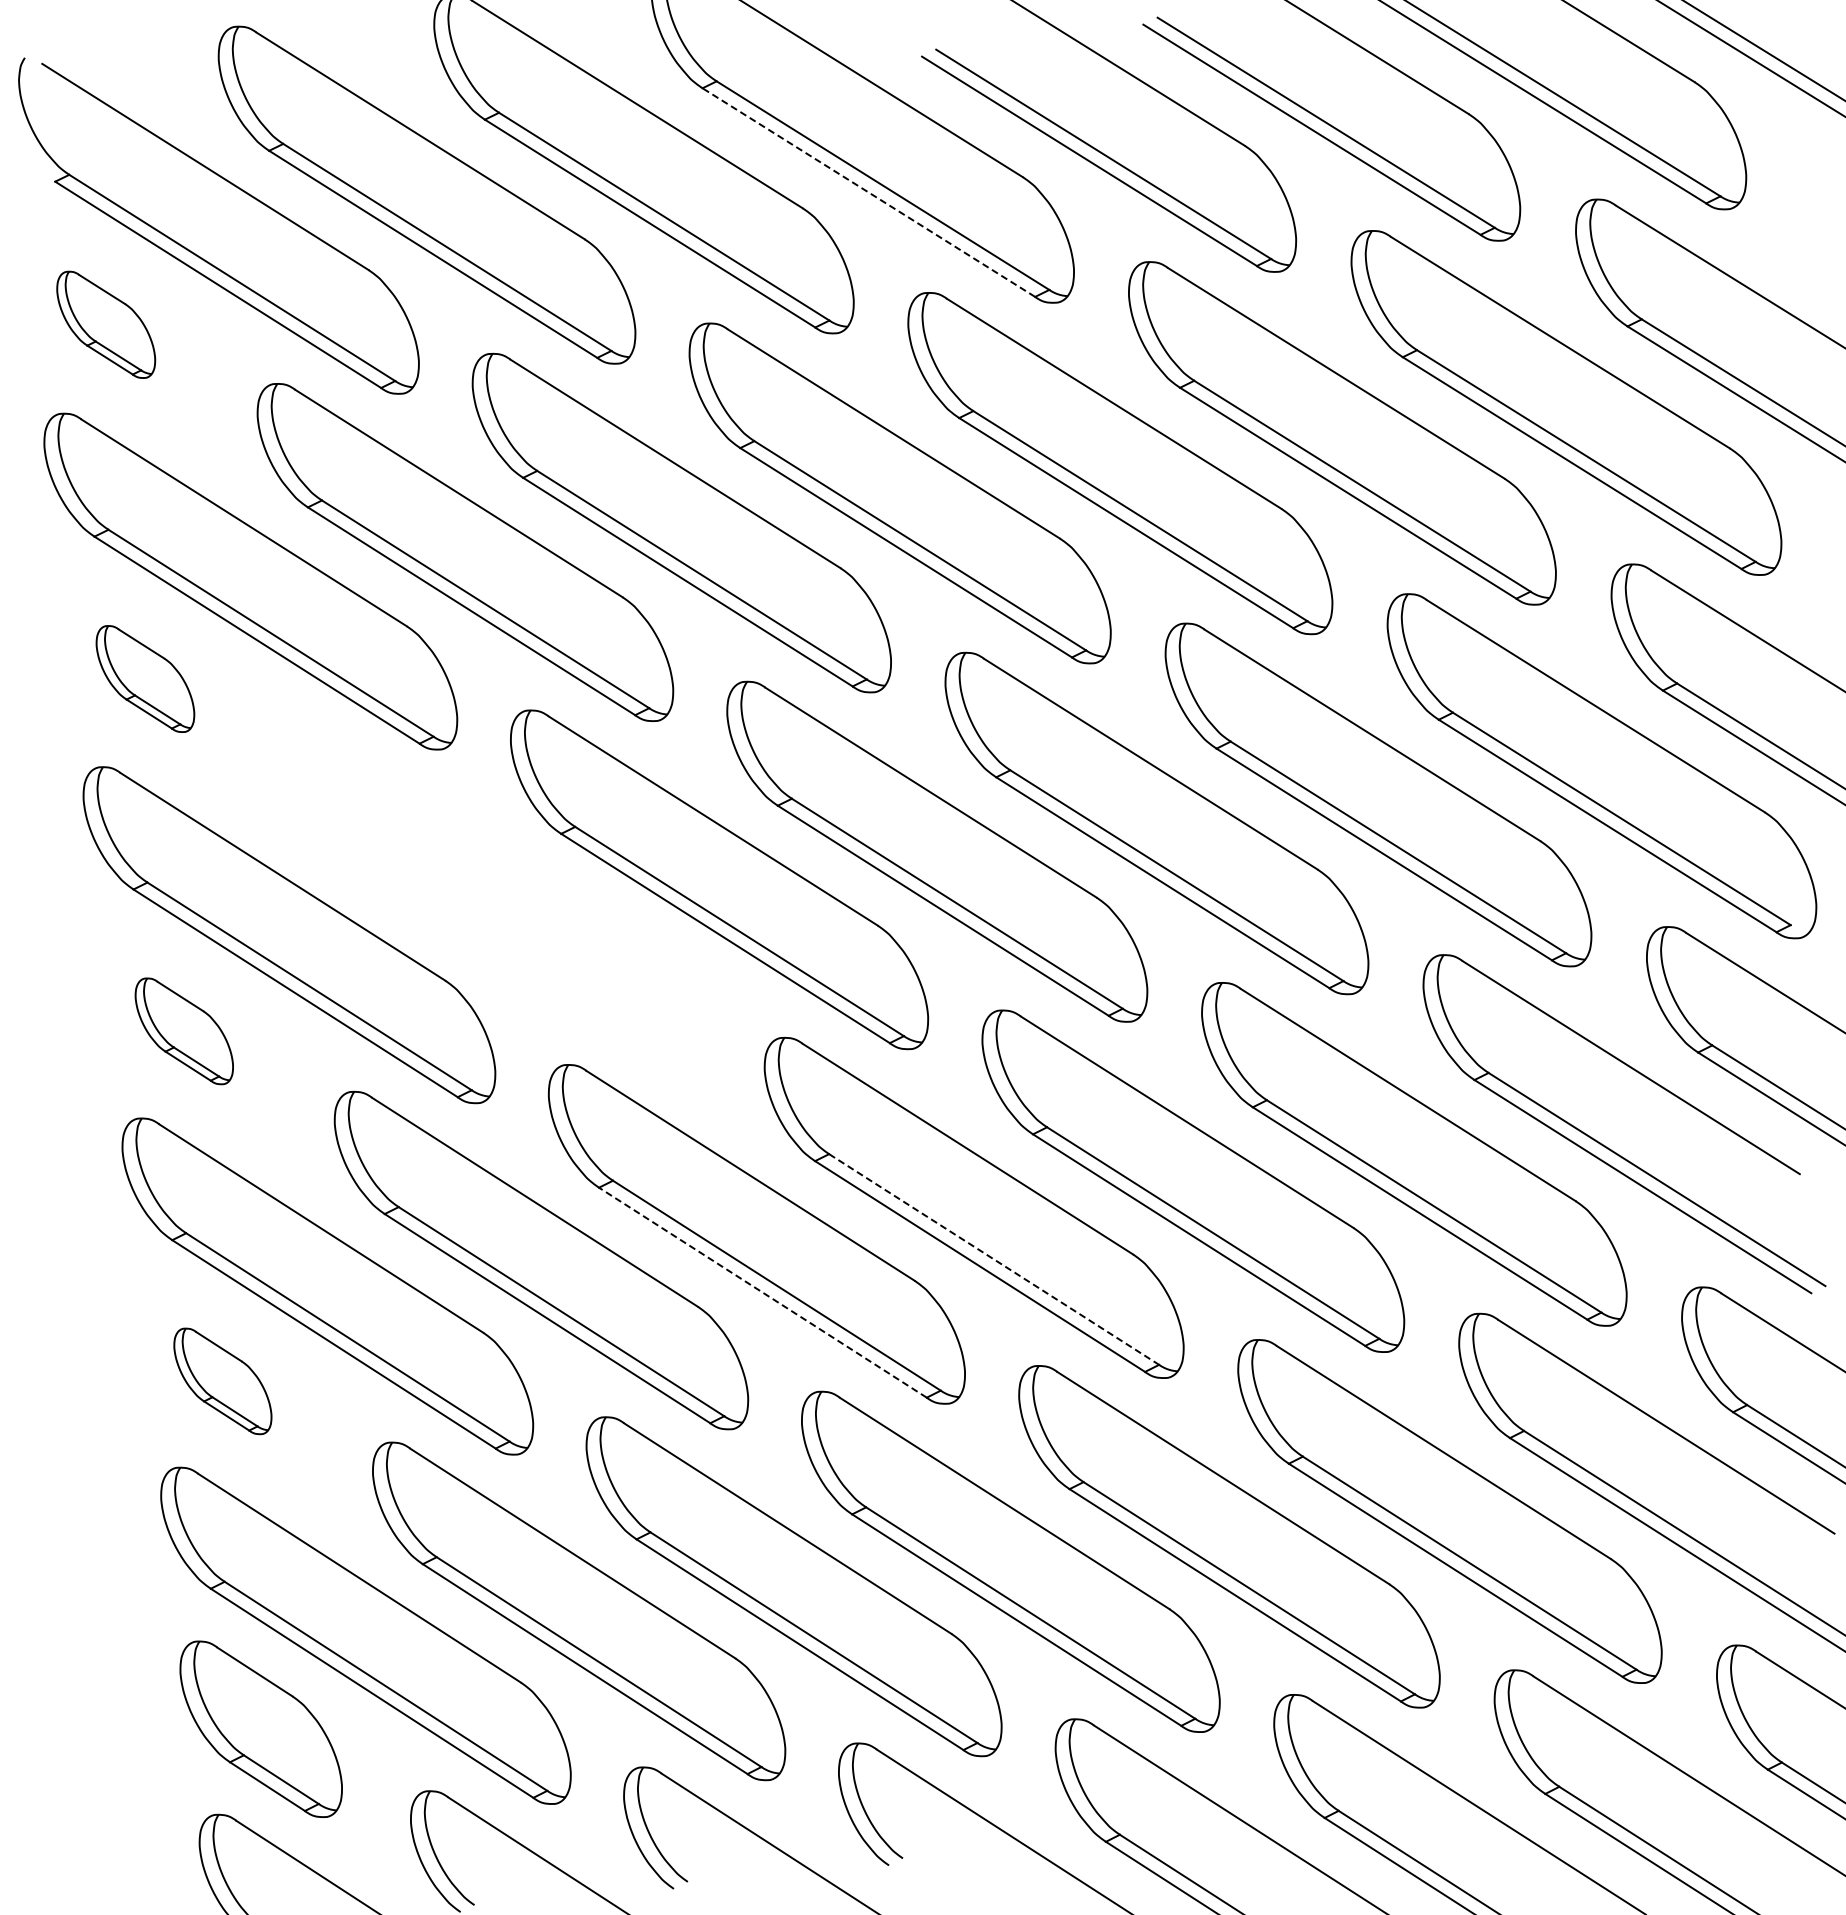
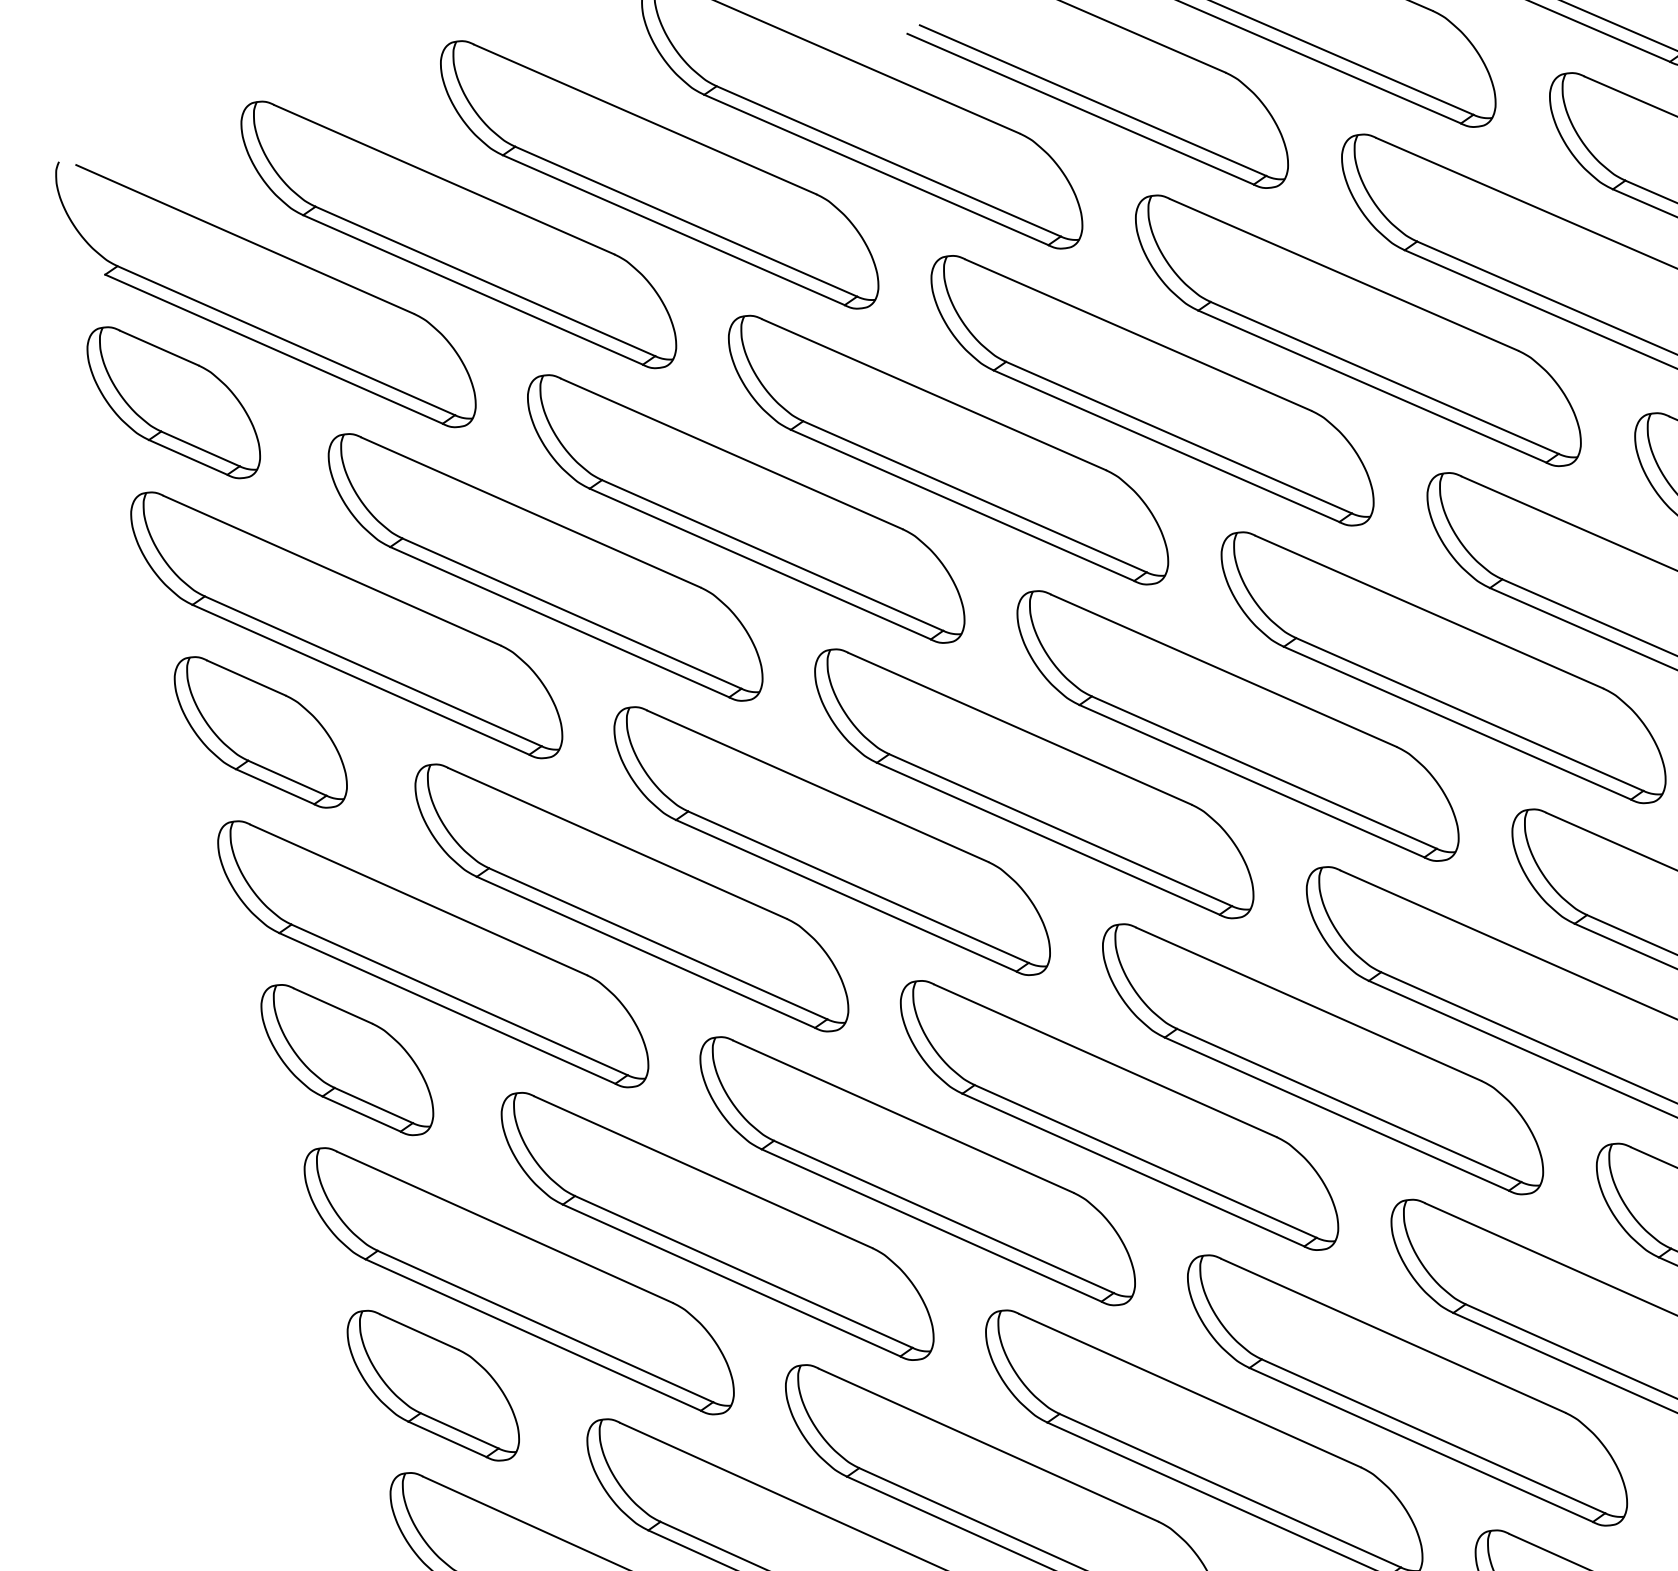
line: (868, 192) -> (876, 169), dashed -> solid
part: (105, 324) -> (172, 402), size x1.67
part: (145, 678) -> (260, 731), size x1.67
part: (503, 907) -> (631, 897), added
part: (184, 1031) -> (347, 1060), size x1.67
line: (994, 1259) -> (1146, 1161), dashed -> solid
line: (762, 1292) -> (931, 1225), dashed -> solid
part: (222, 1381) -> (433, 1385), size x1.67

